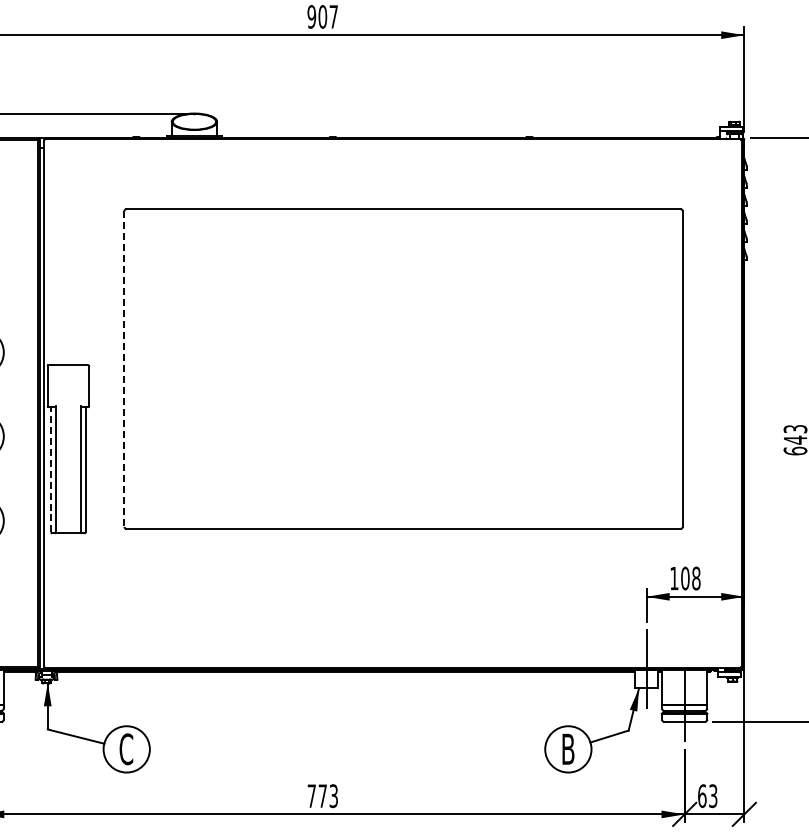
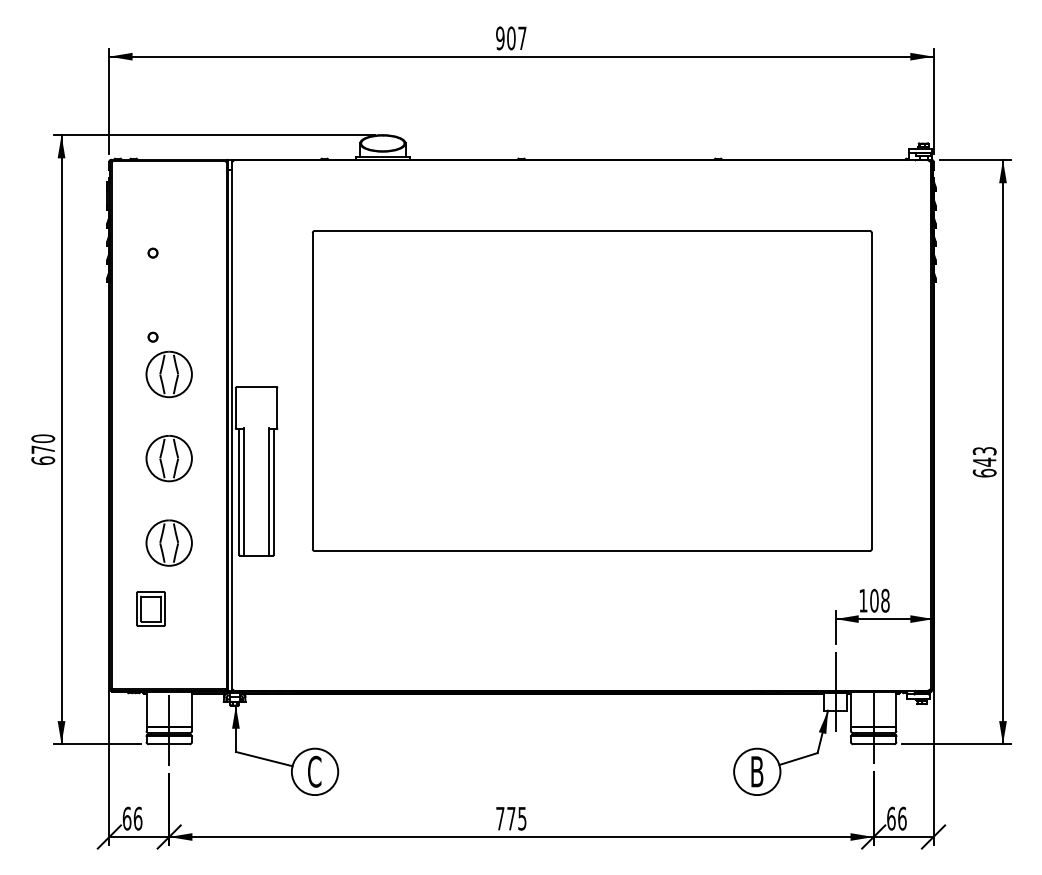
line: (124, 369) -> (312, 391), dashed -> solid
line: (51, 469) -> (239, 491), dashed -> solid
text: (333, 794) -> (522, 817), 773 -> 775
text: (713, 795) -> (902, 818), 63 -> 66

